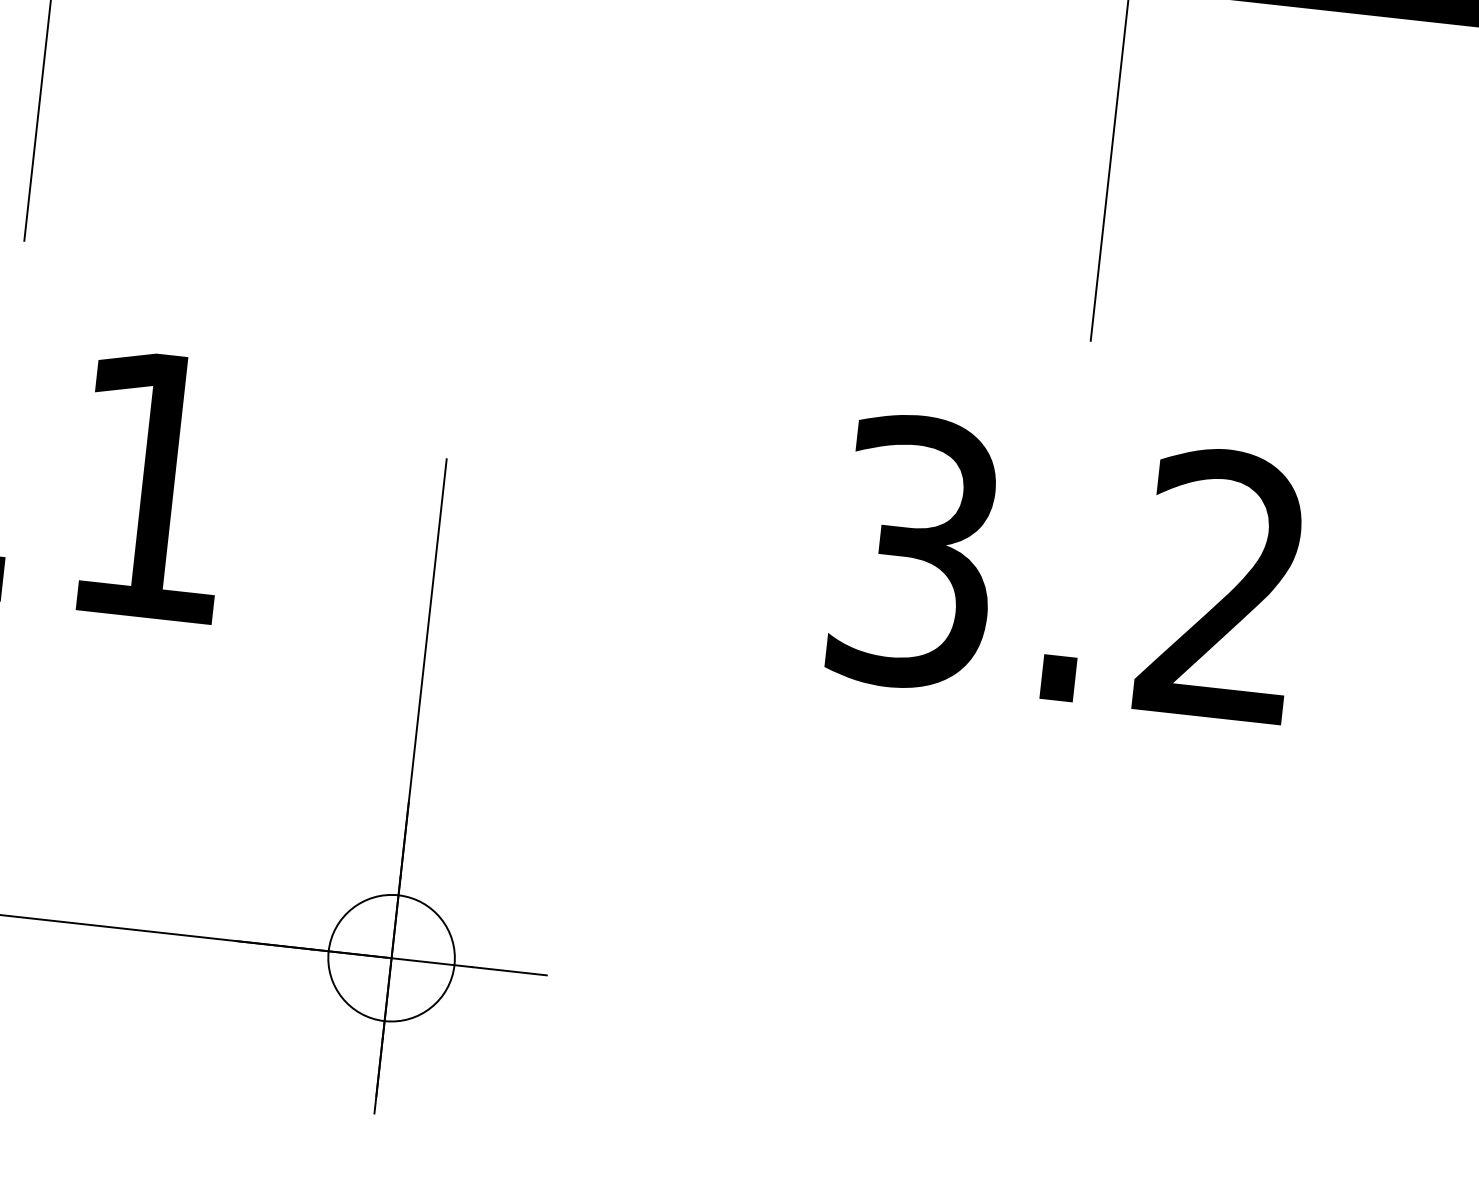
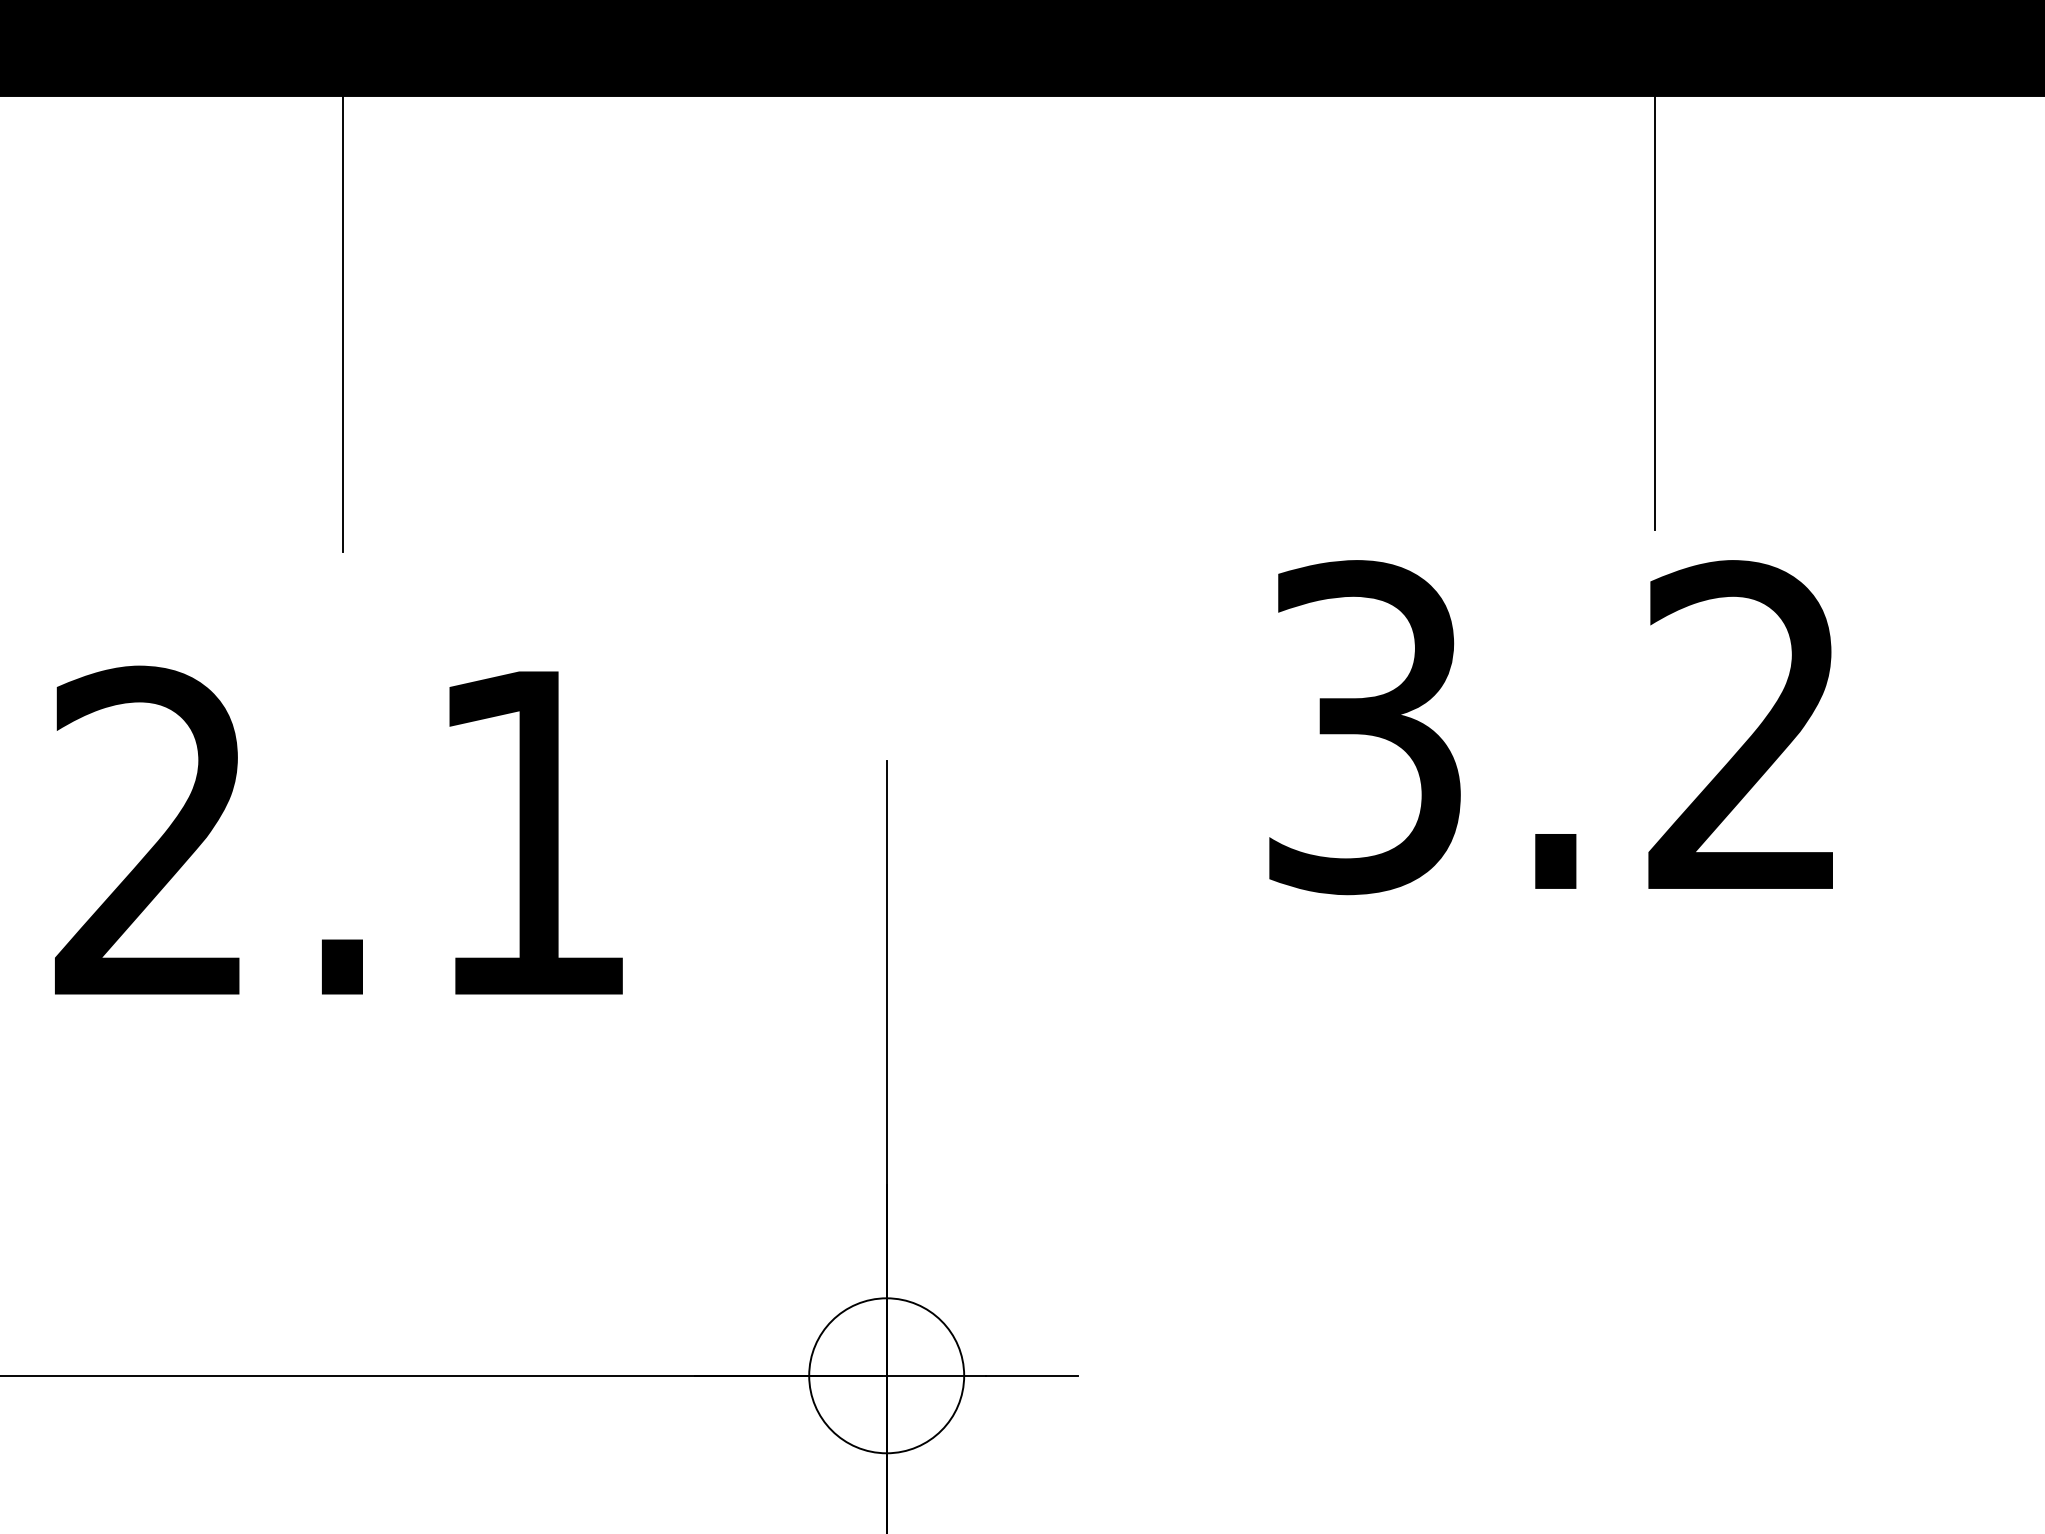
text: (1066, 569) -> (1550, 727), moved

